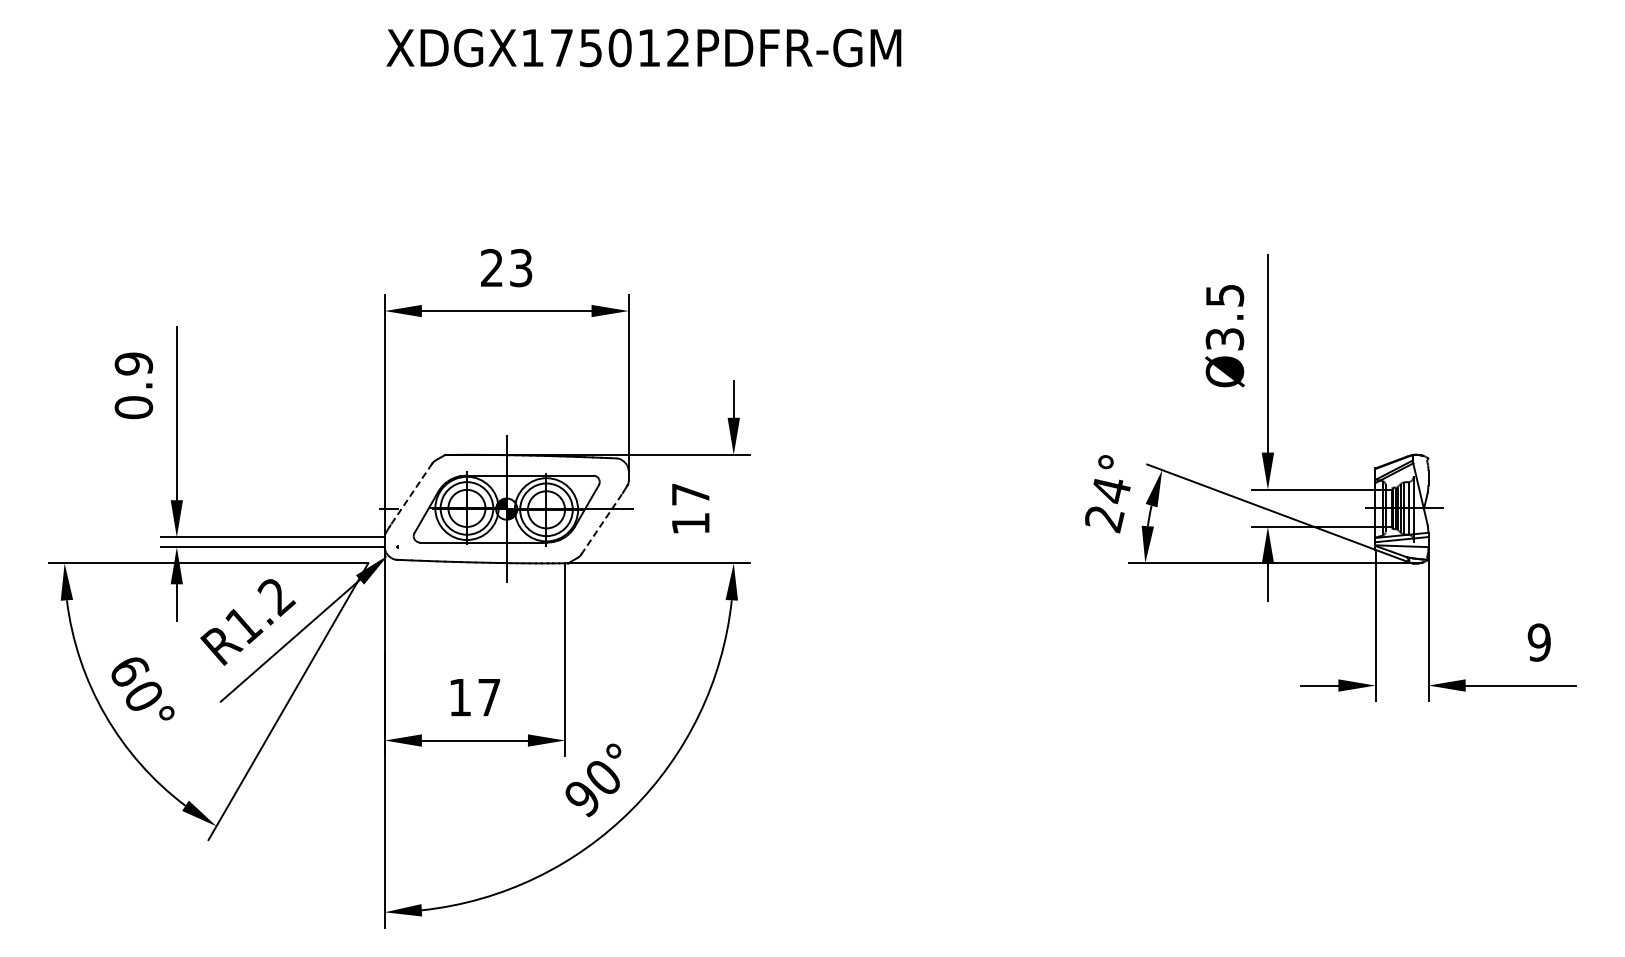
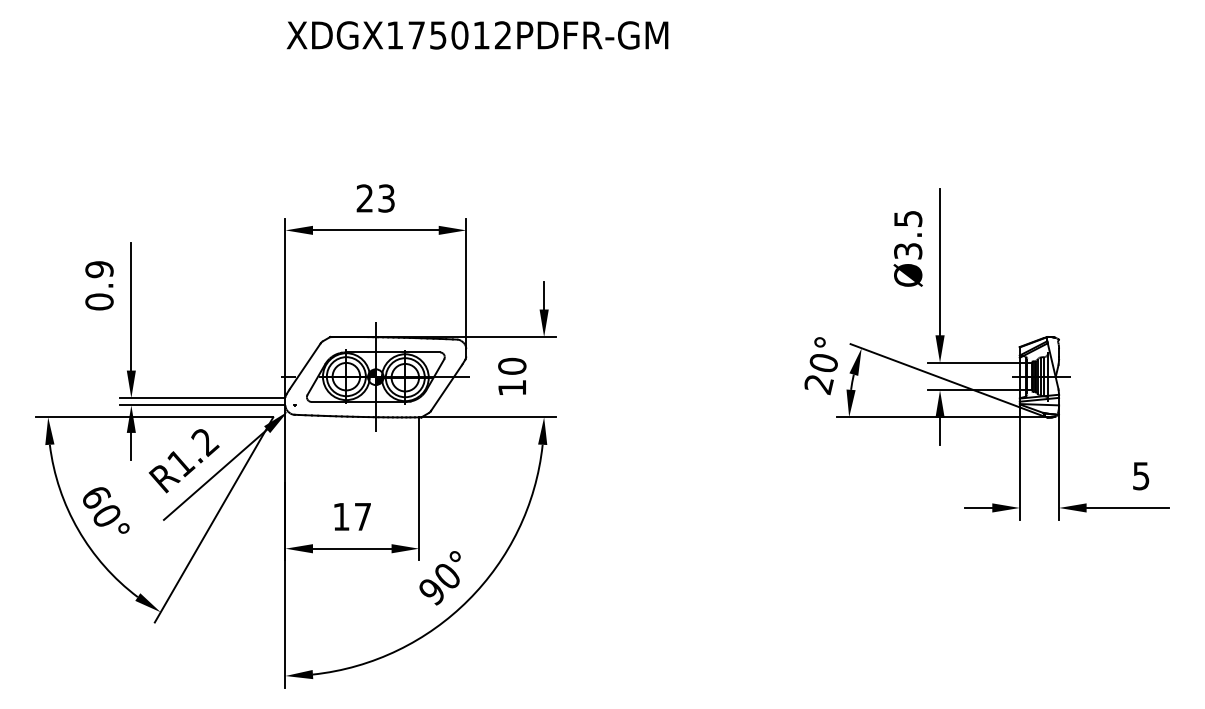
text: (1111, 490) -> (824, 363), 24° -> 20°
line: (411, 494) -> (305, 366), dashed -> solid
text: (690, 494) -> (512, 366), 17 -> 10
line: (601, 524) -> (446, 388), dashed -> solid
text: (1538, 642) -> (1140, 476), 9 -> 5

